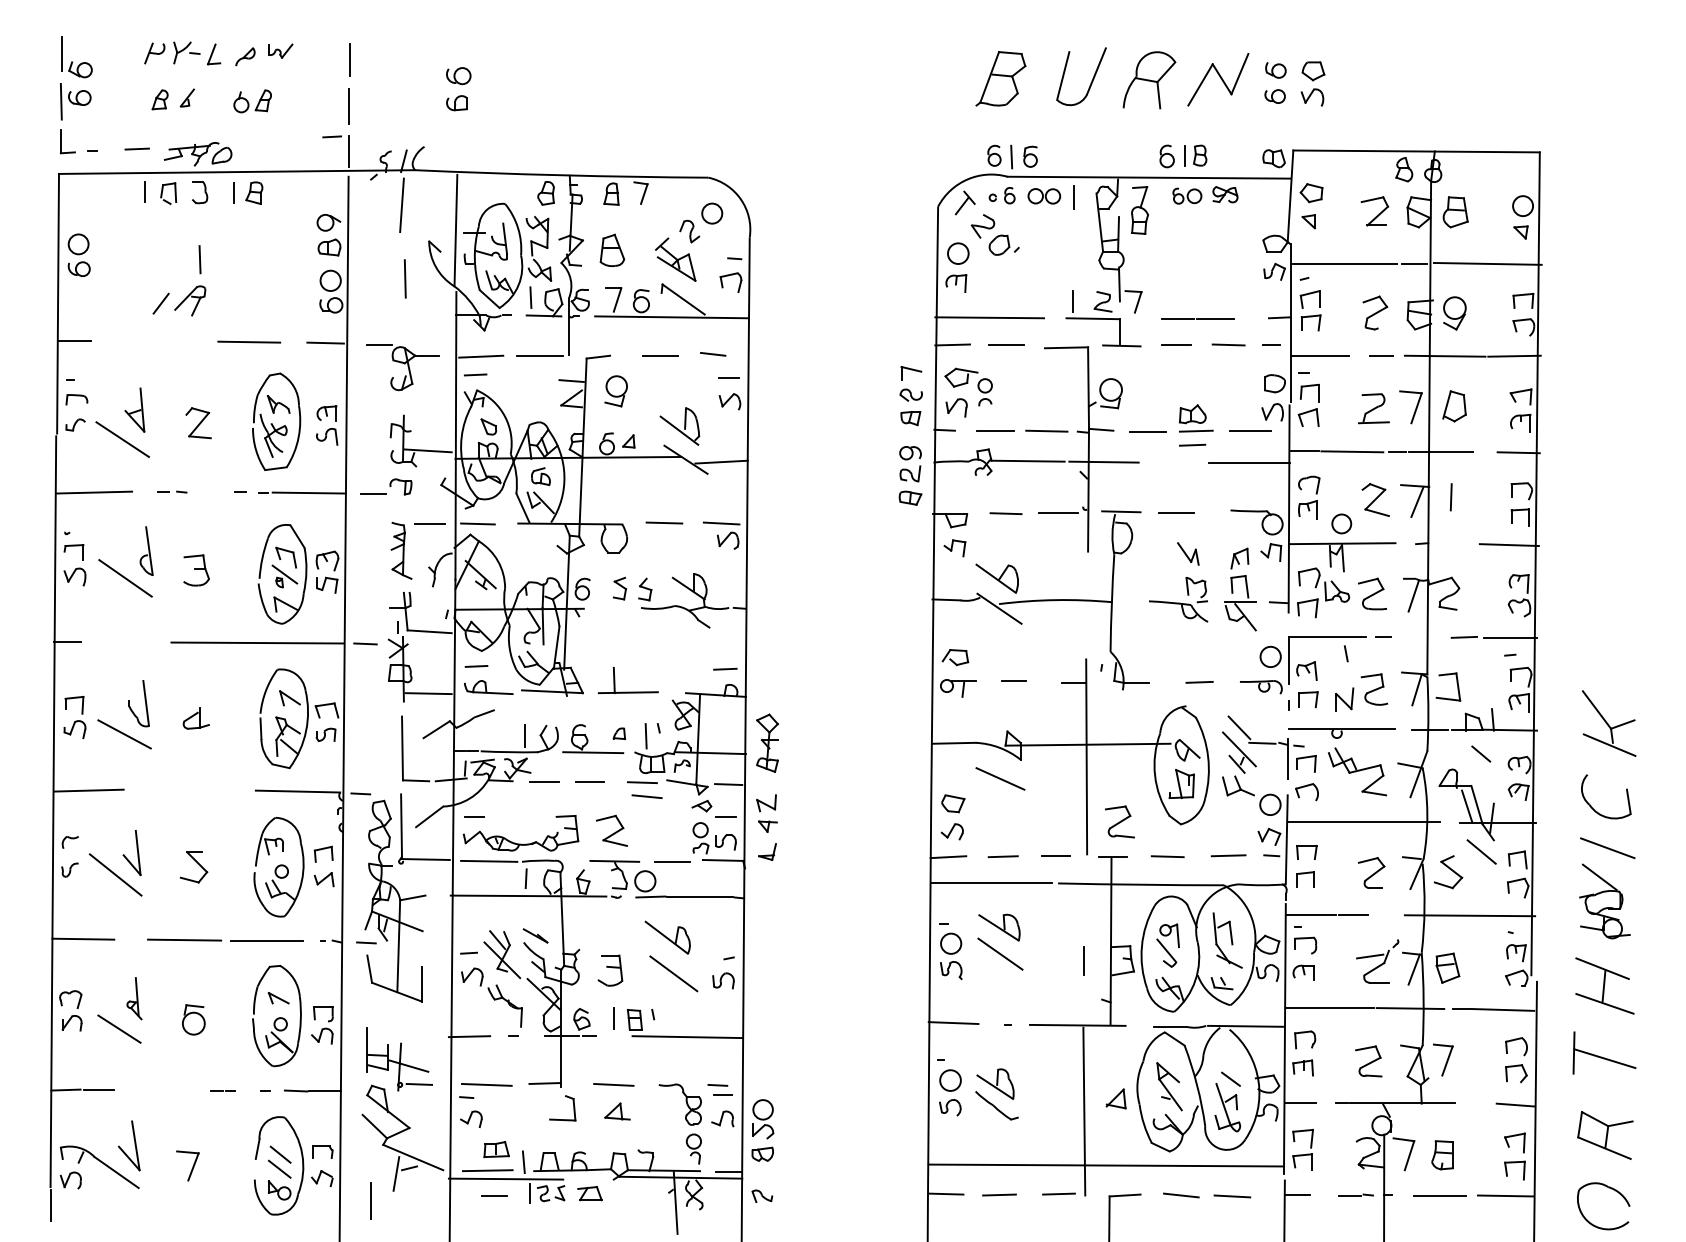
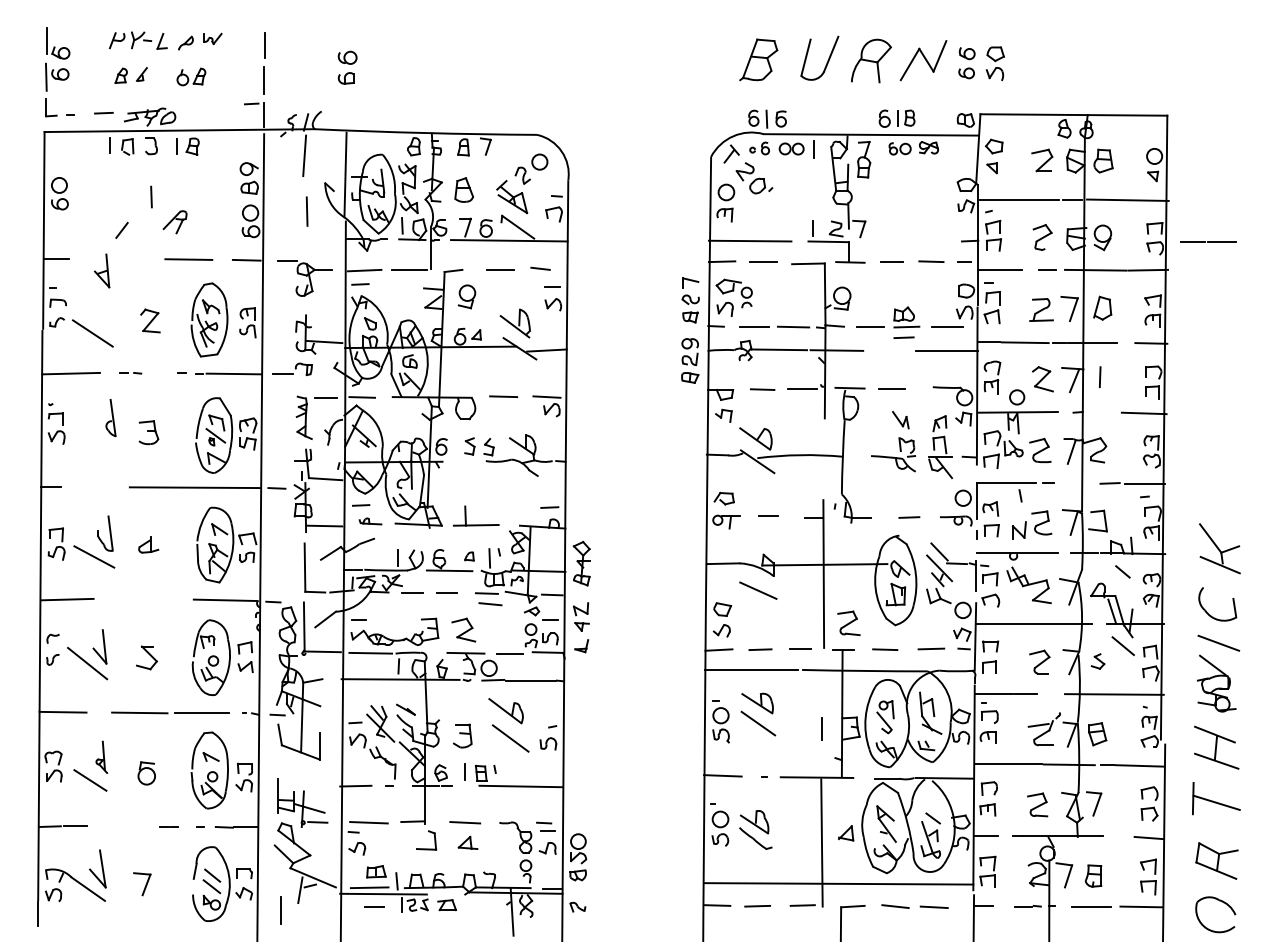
part: (190, 300) -> (175, 221), moved
line: (1197, 318) -> (1208, 241), moved
part: (134, 409) -> (101, 270), moved
line: (125, 578) -> (94, 438), removed
part: (488, 687) -> (370, 521), size x0.6
part: (1448, 872) -> (1098, 661), size x0.6

